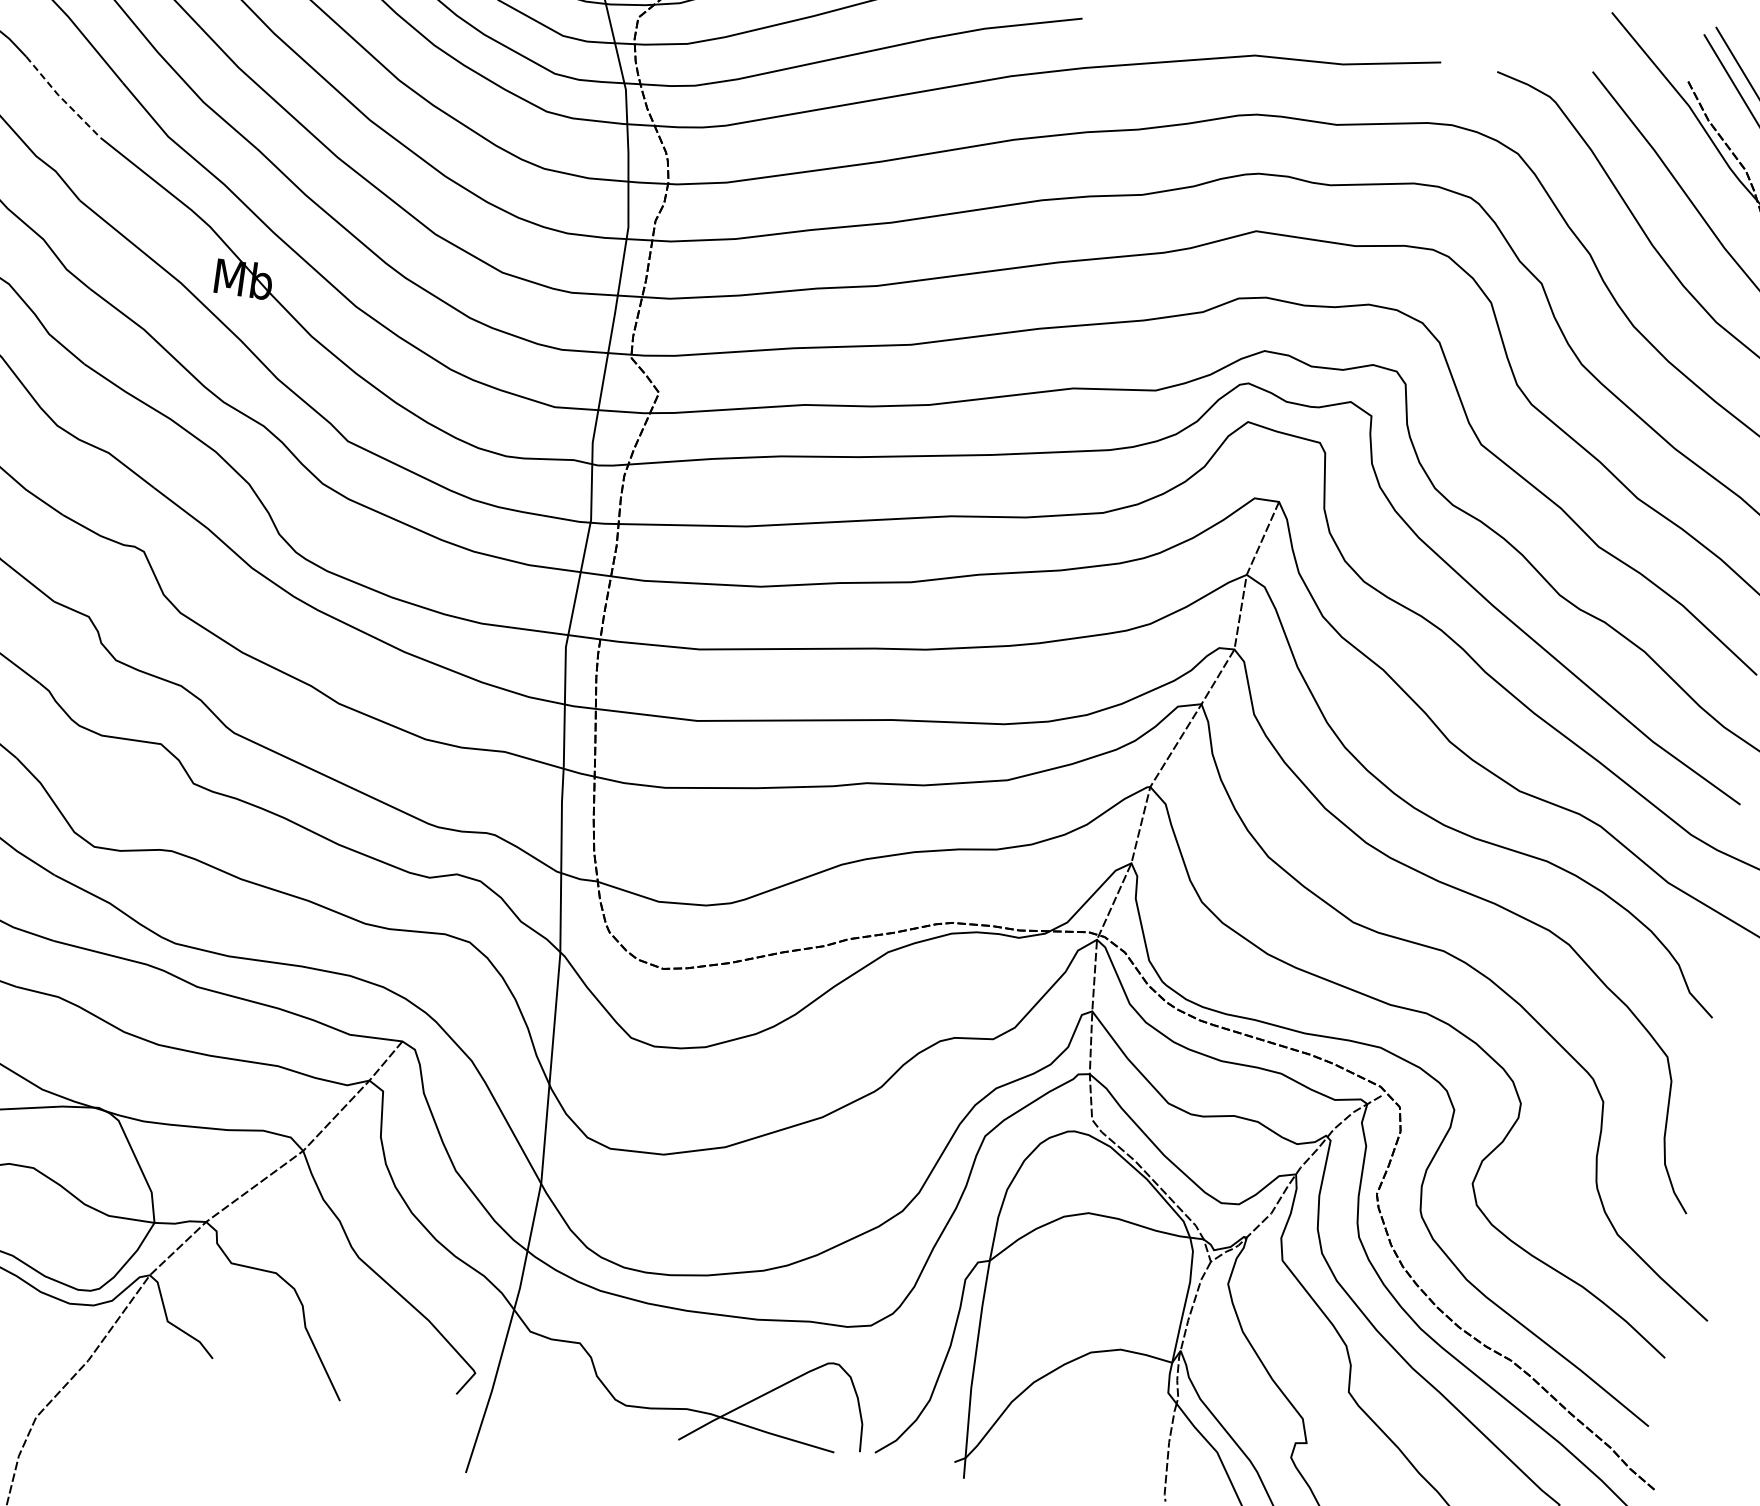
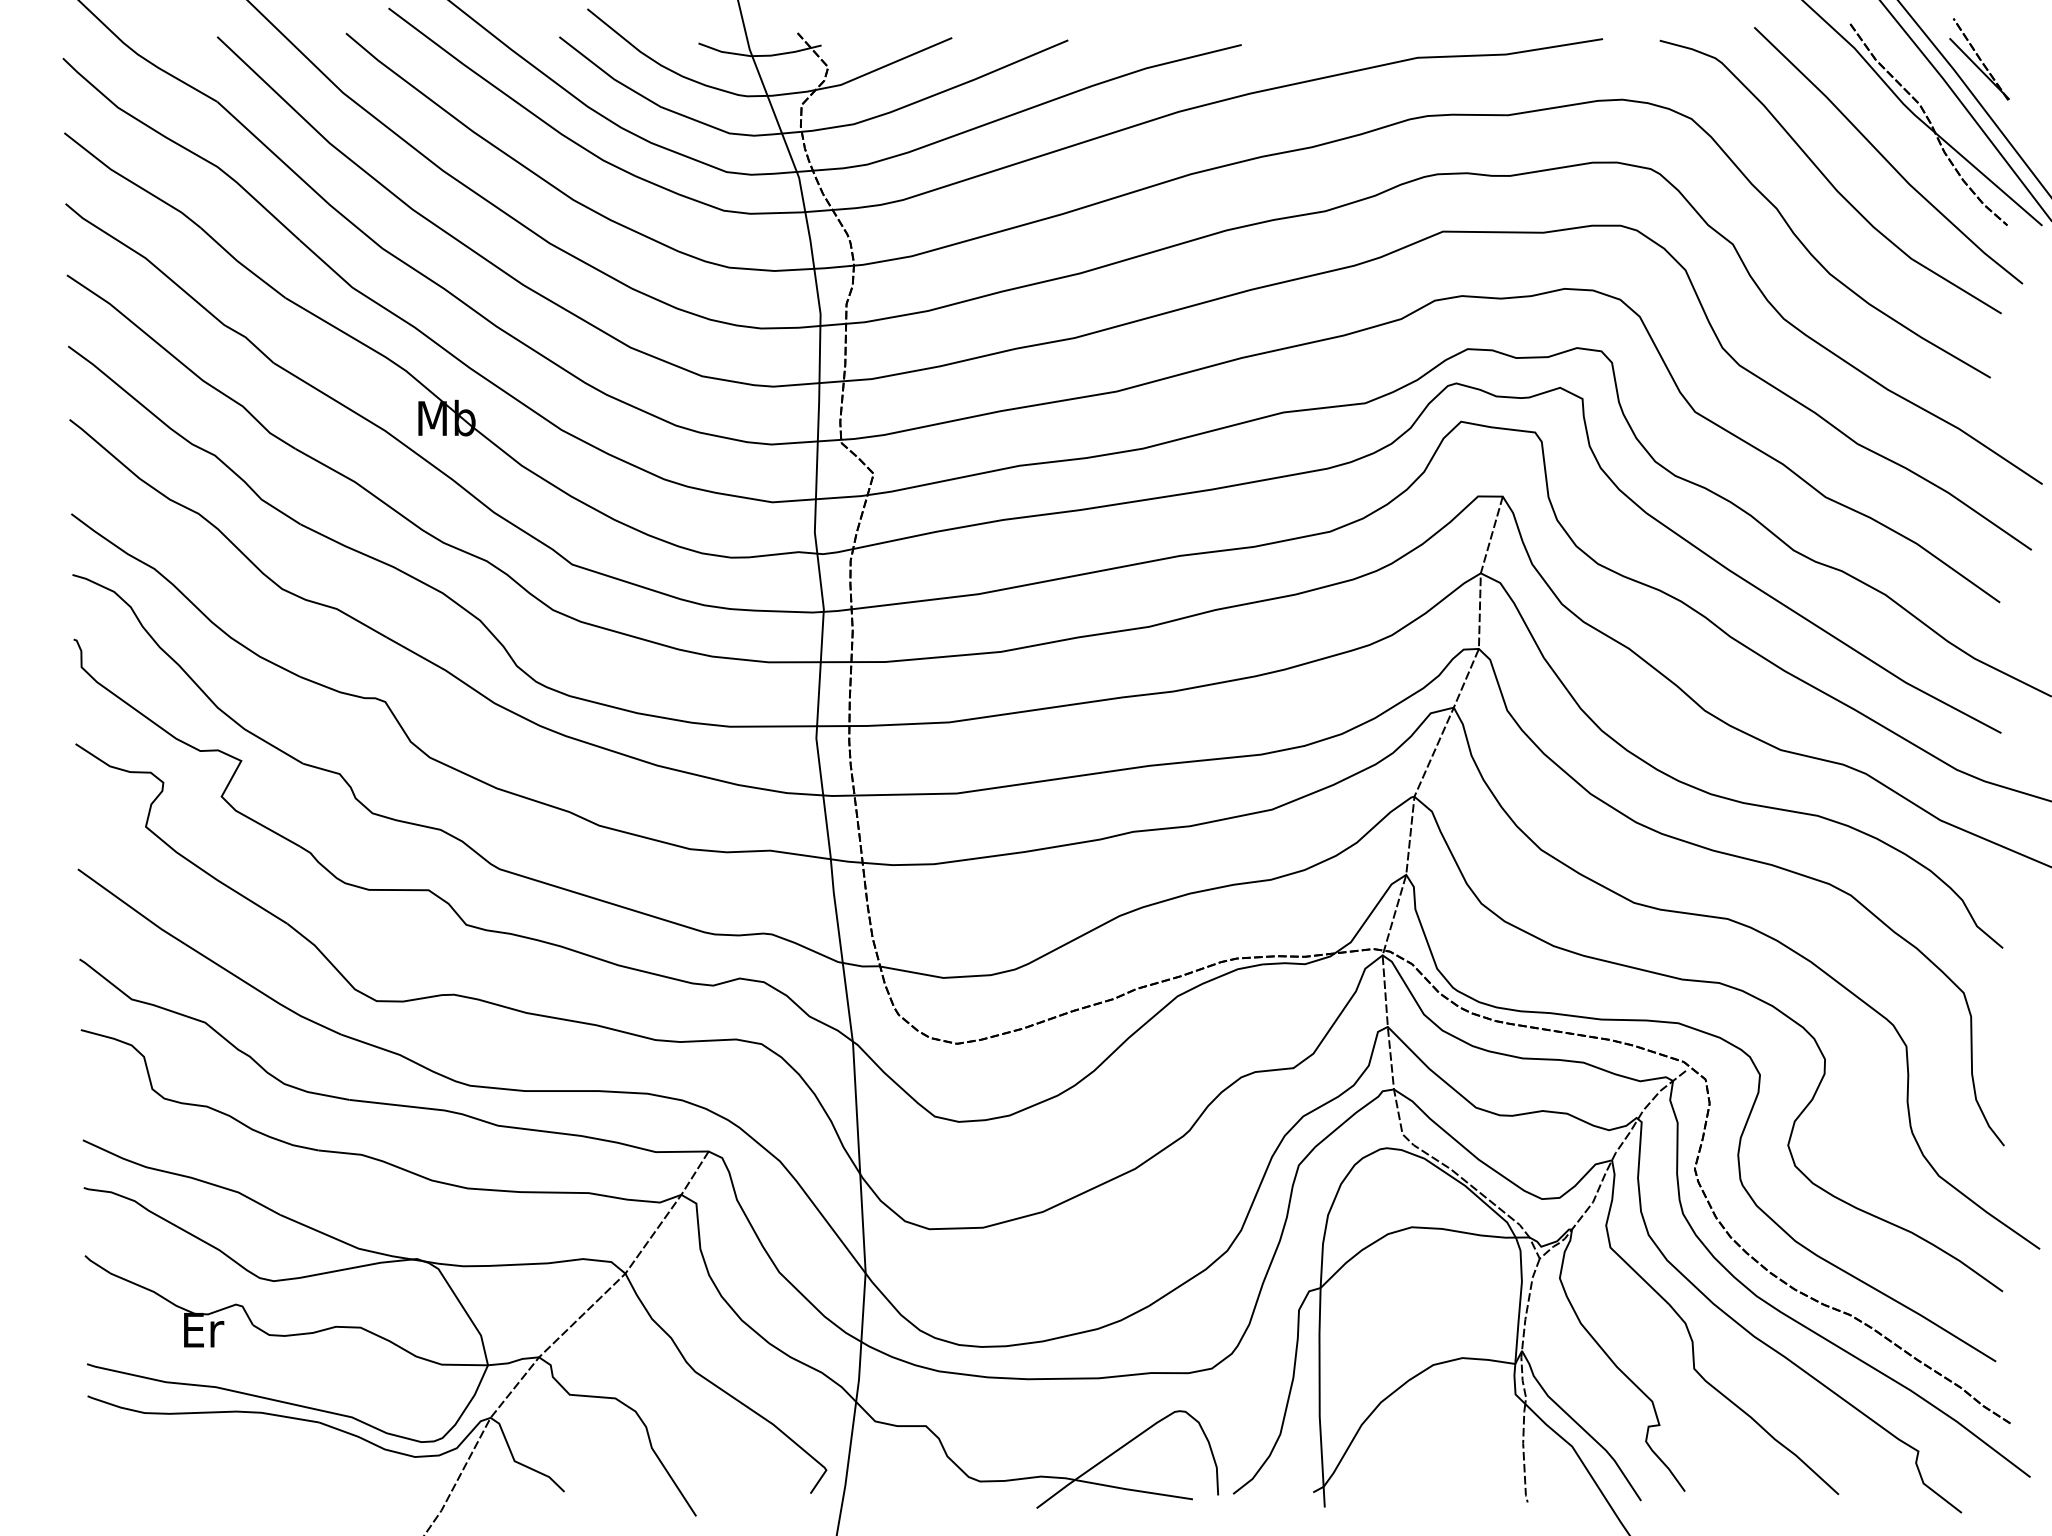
line: (61, 98) -> (241, 264), dashed -> solid

